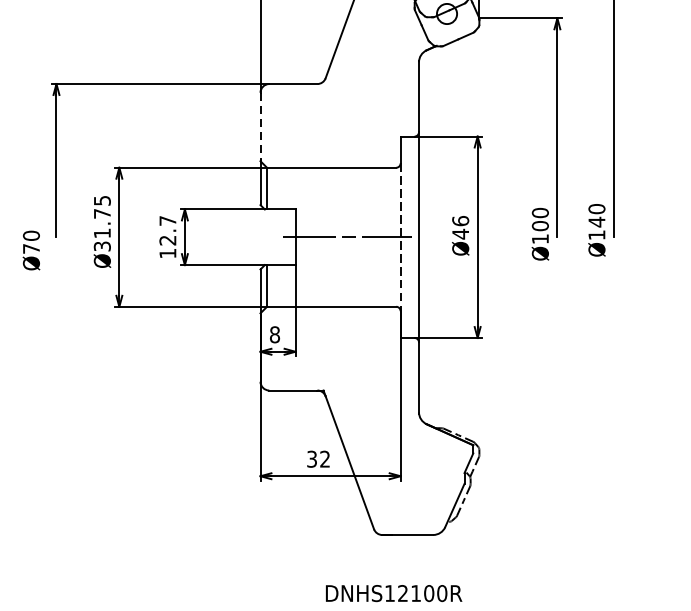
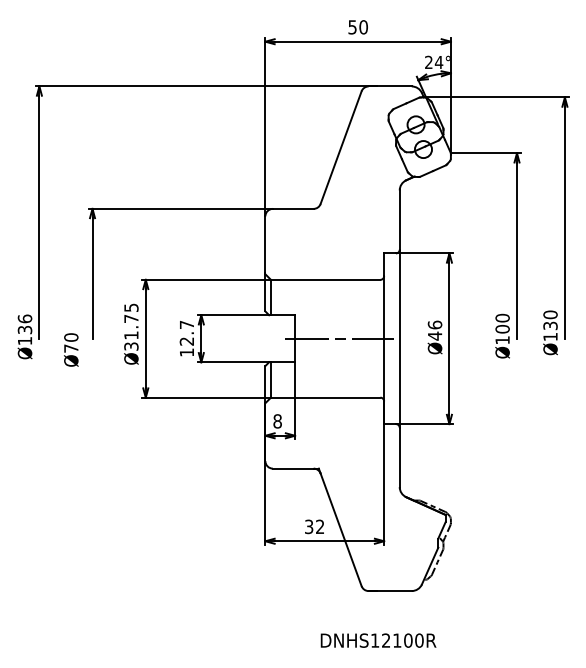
line: (260, 127) -> (265, 245), dashed -> solid
text: (596, 221) -> (550, 325), Ø140 -> Ø130
line: (401, 236) -> (384, 338), dashed -> solid

